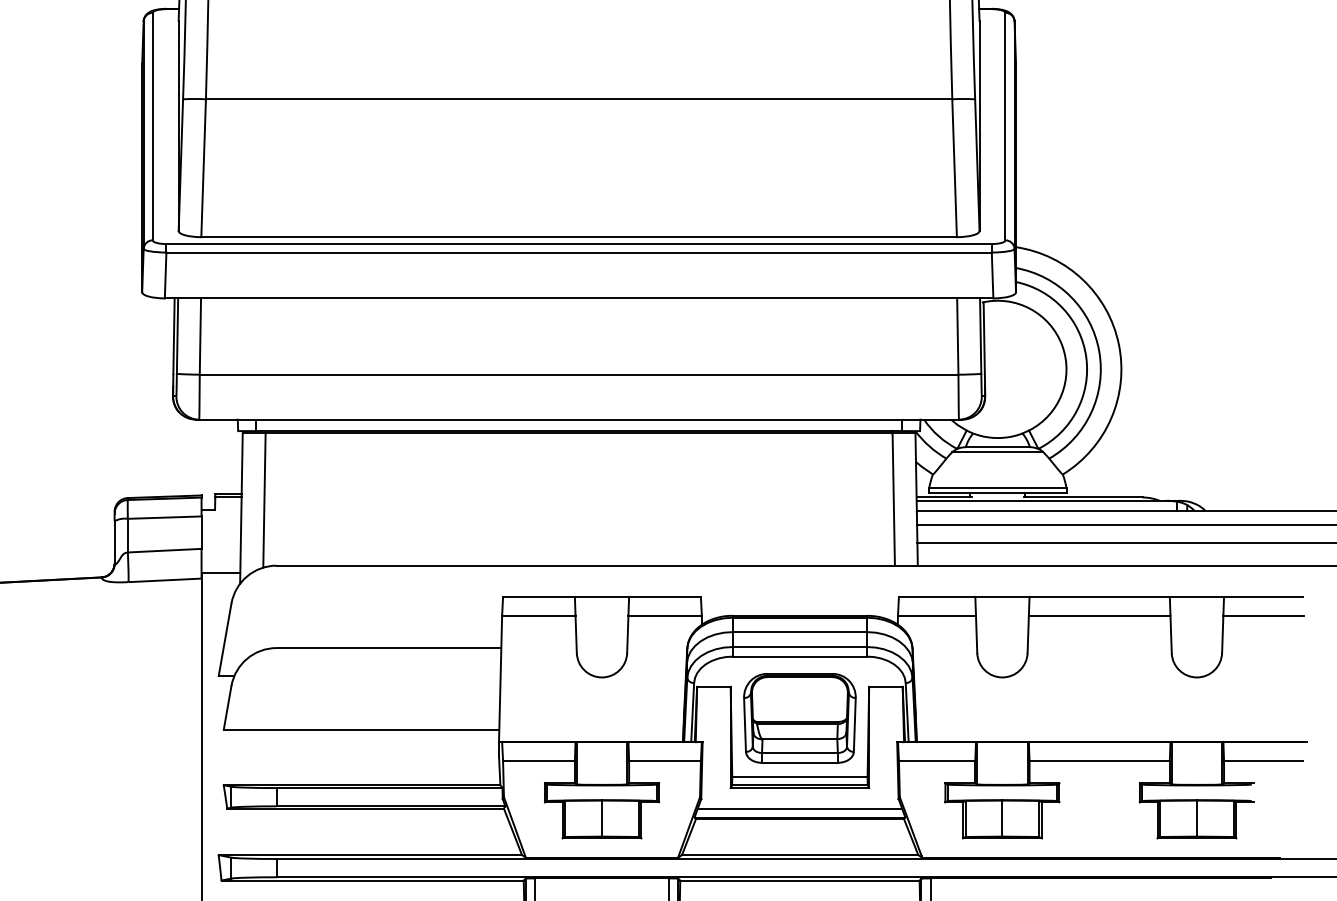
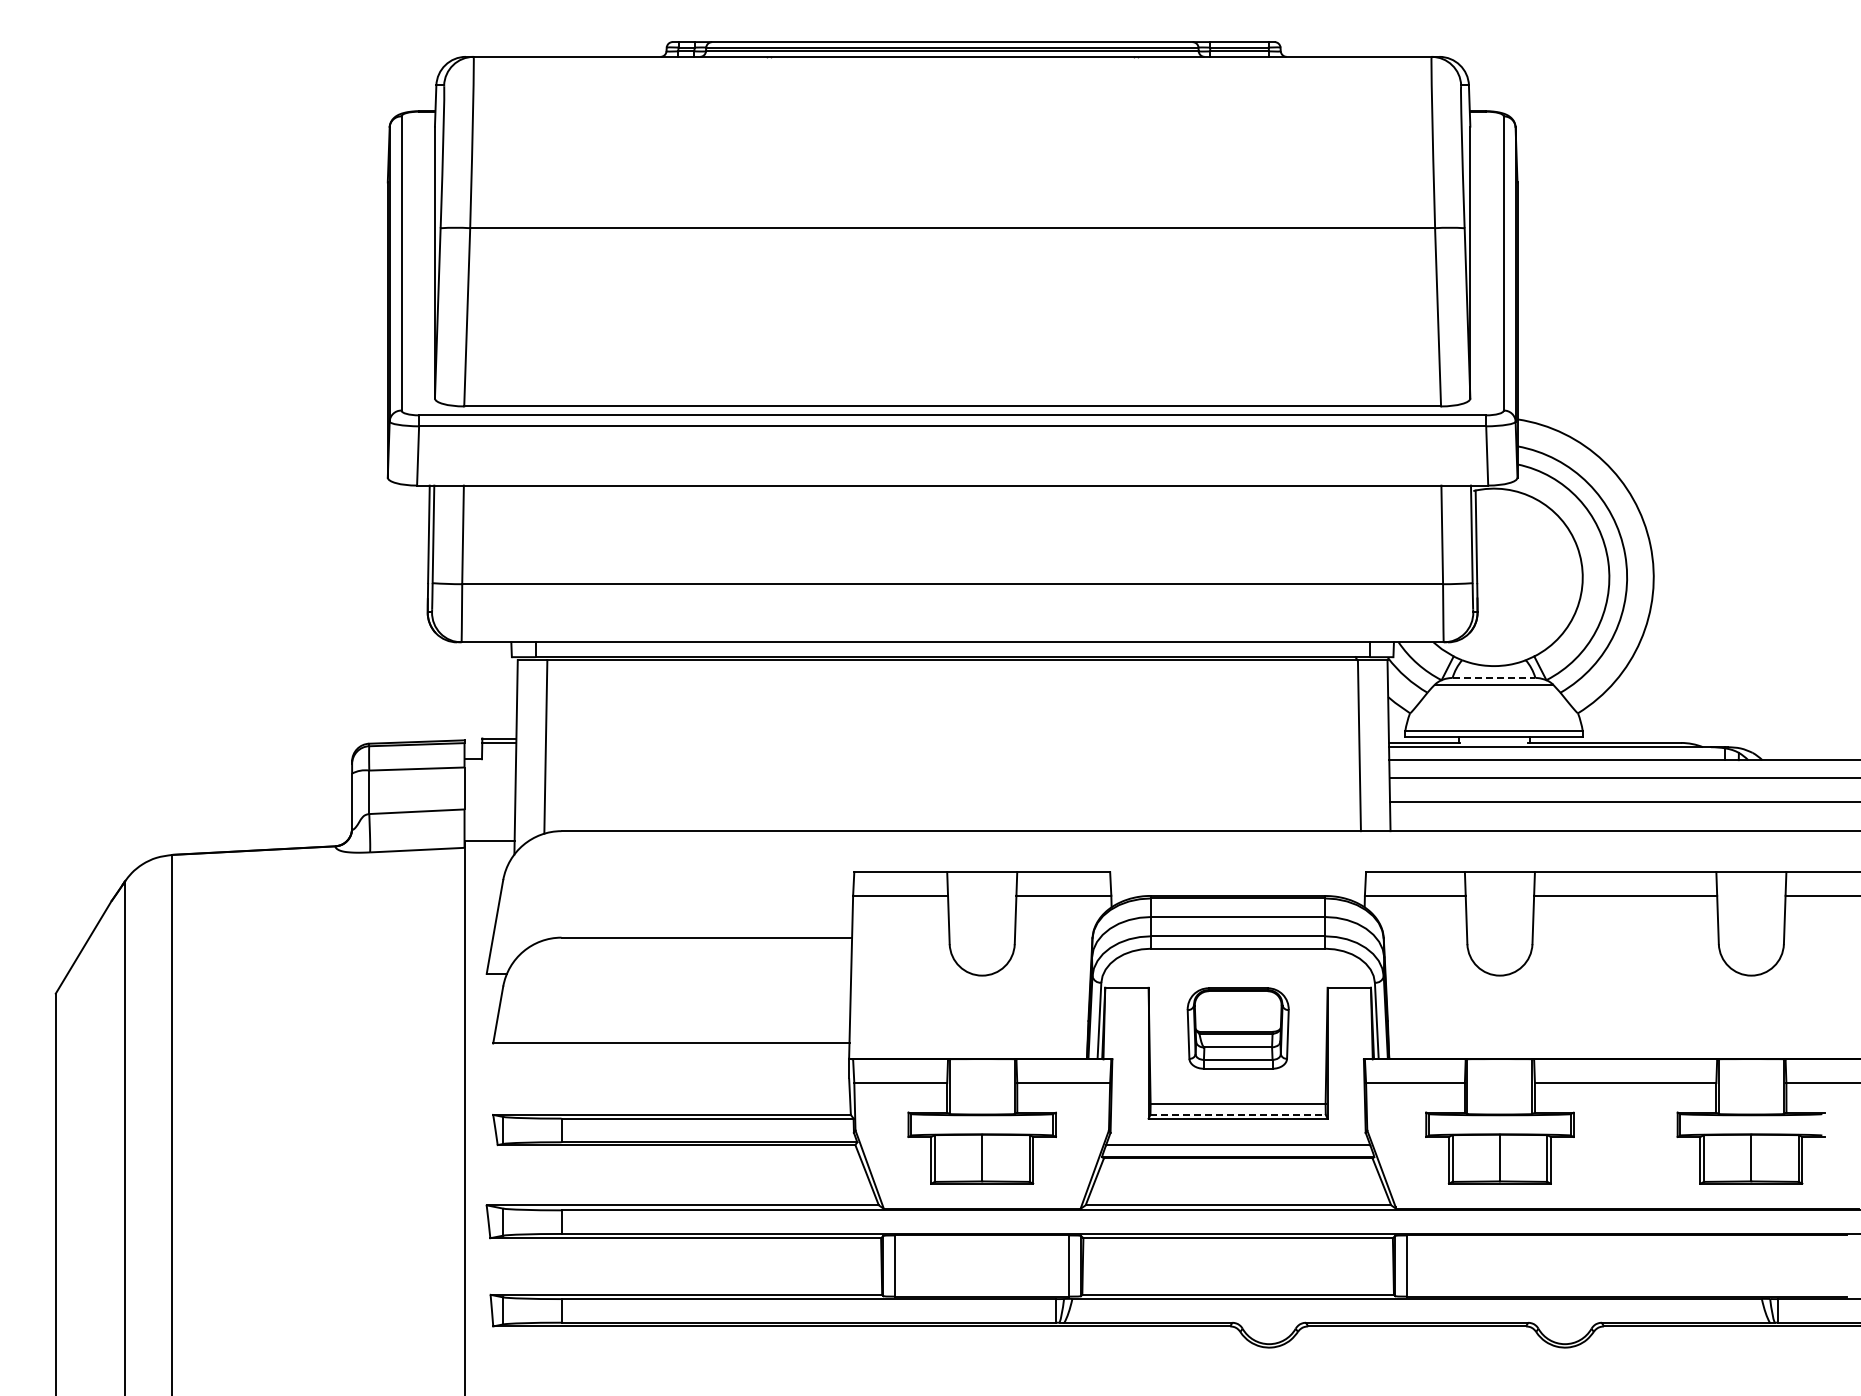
line: (998, 446) -> (1494, 677), solid -> dashed
part: (800, 718) -> (1238, 1028), size x0.7
line: (800, 784) -> (1238, 1114), solid -> dashed

